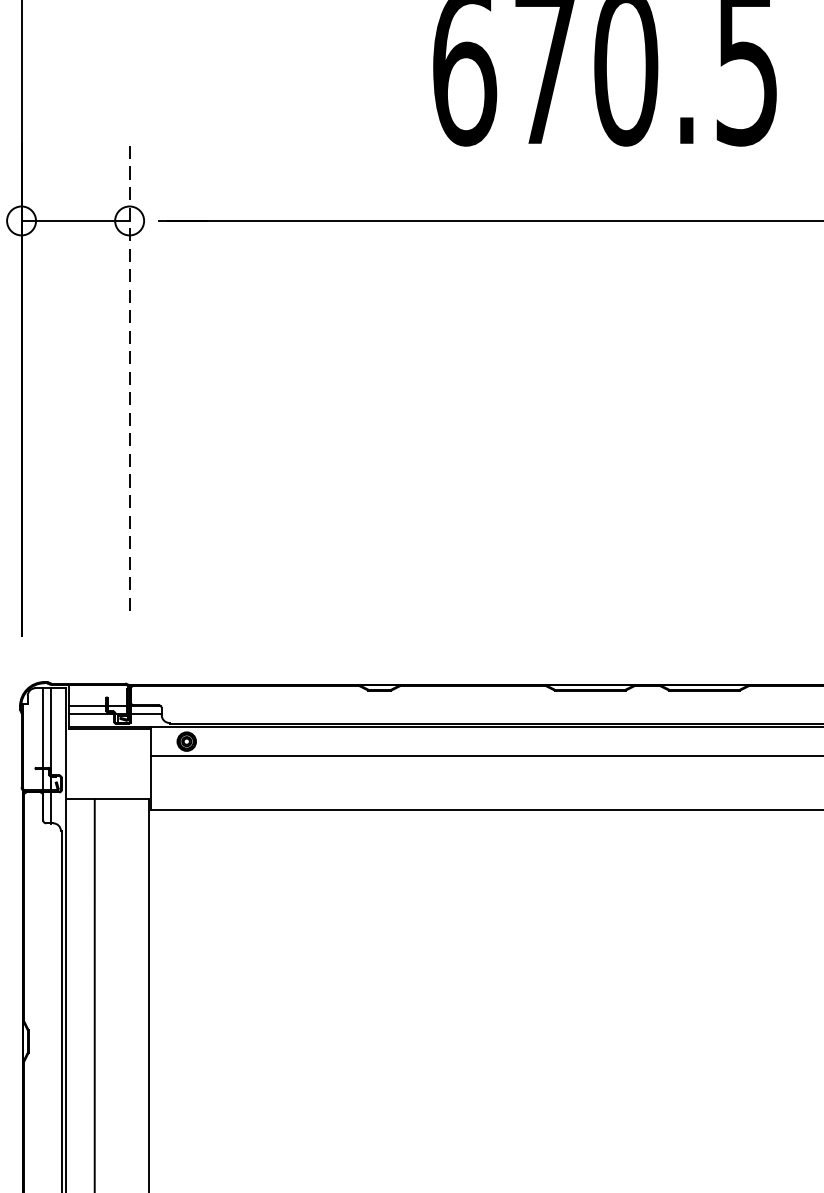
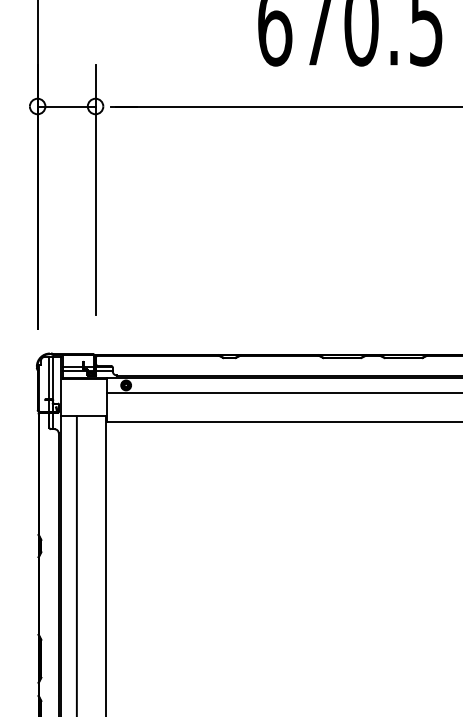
line: (129, 375) -> (95, 189), dashed -> solid

